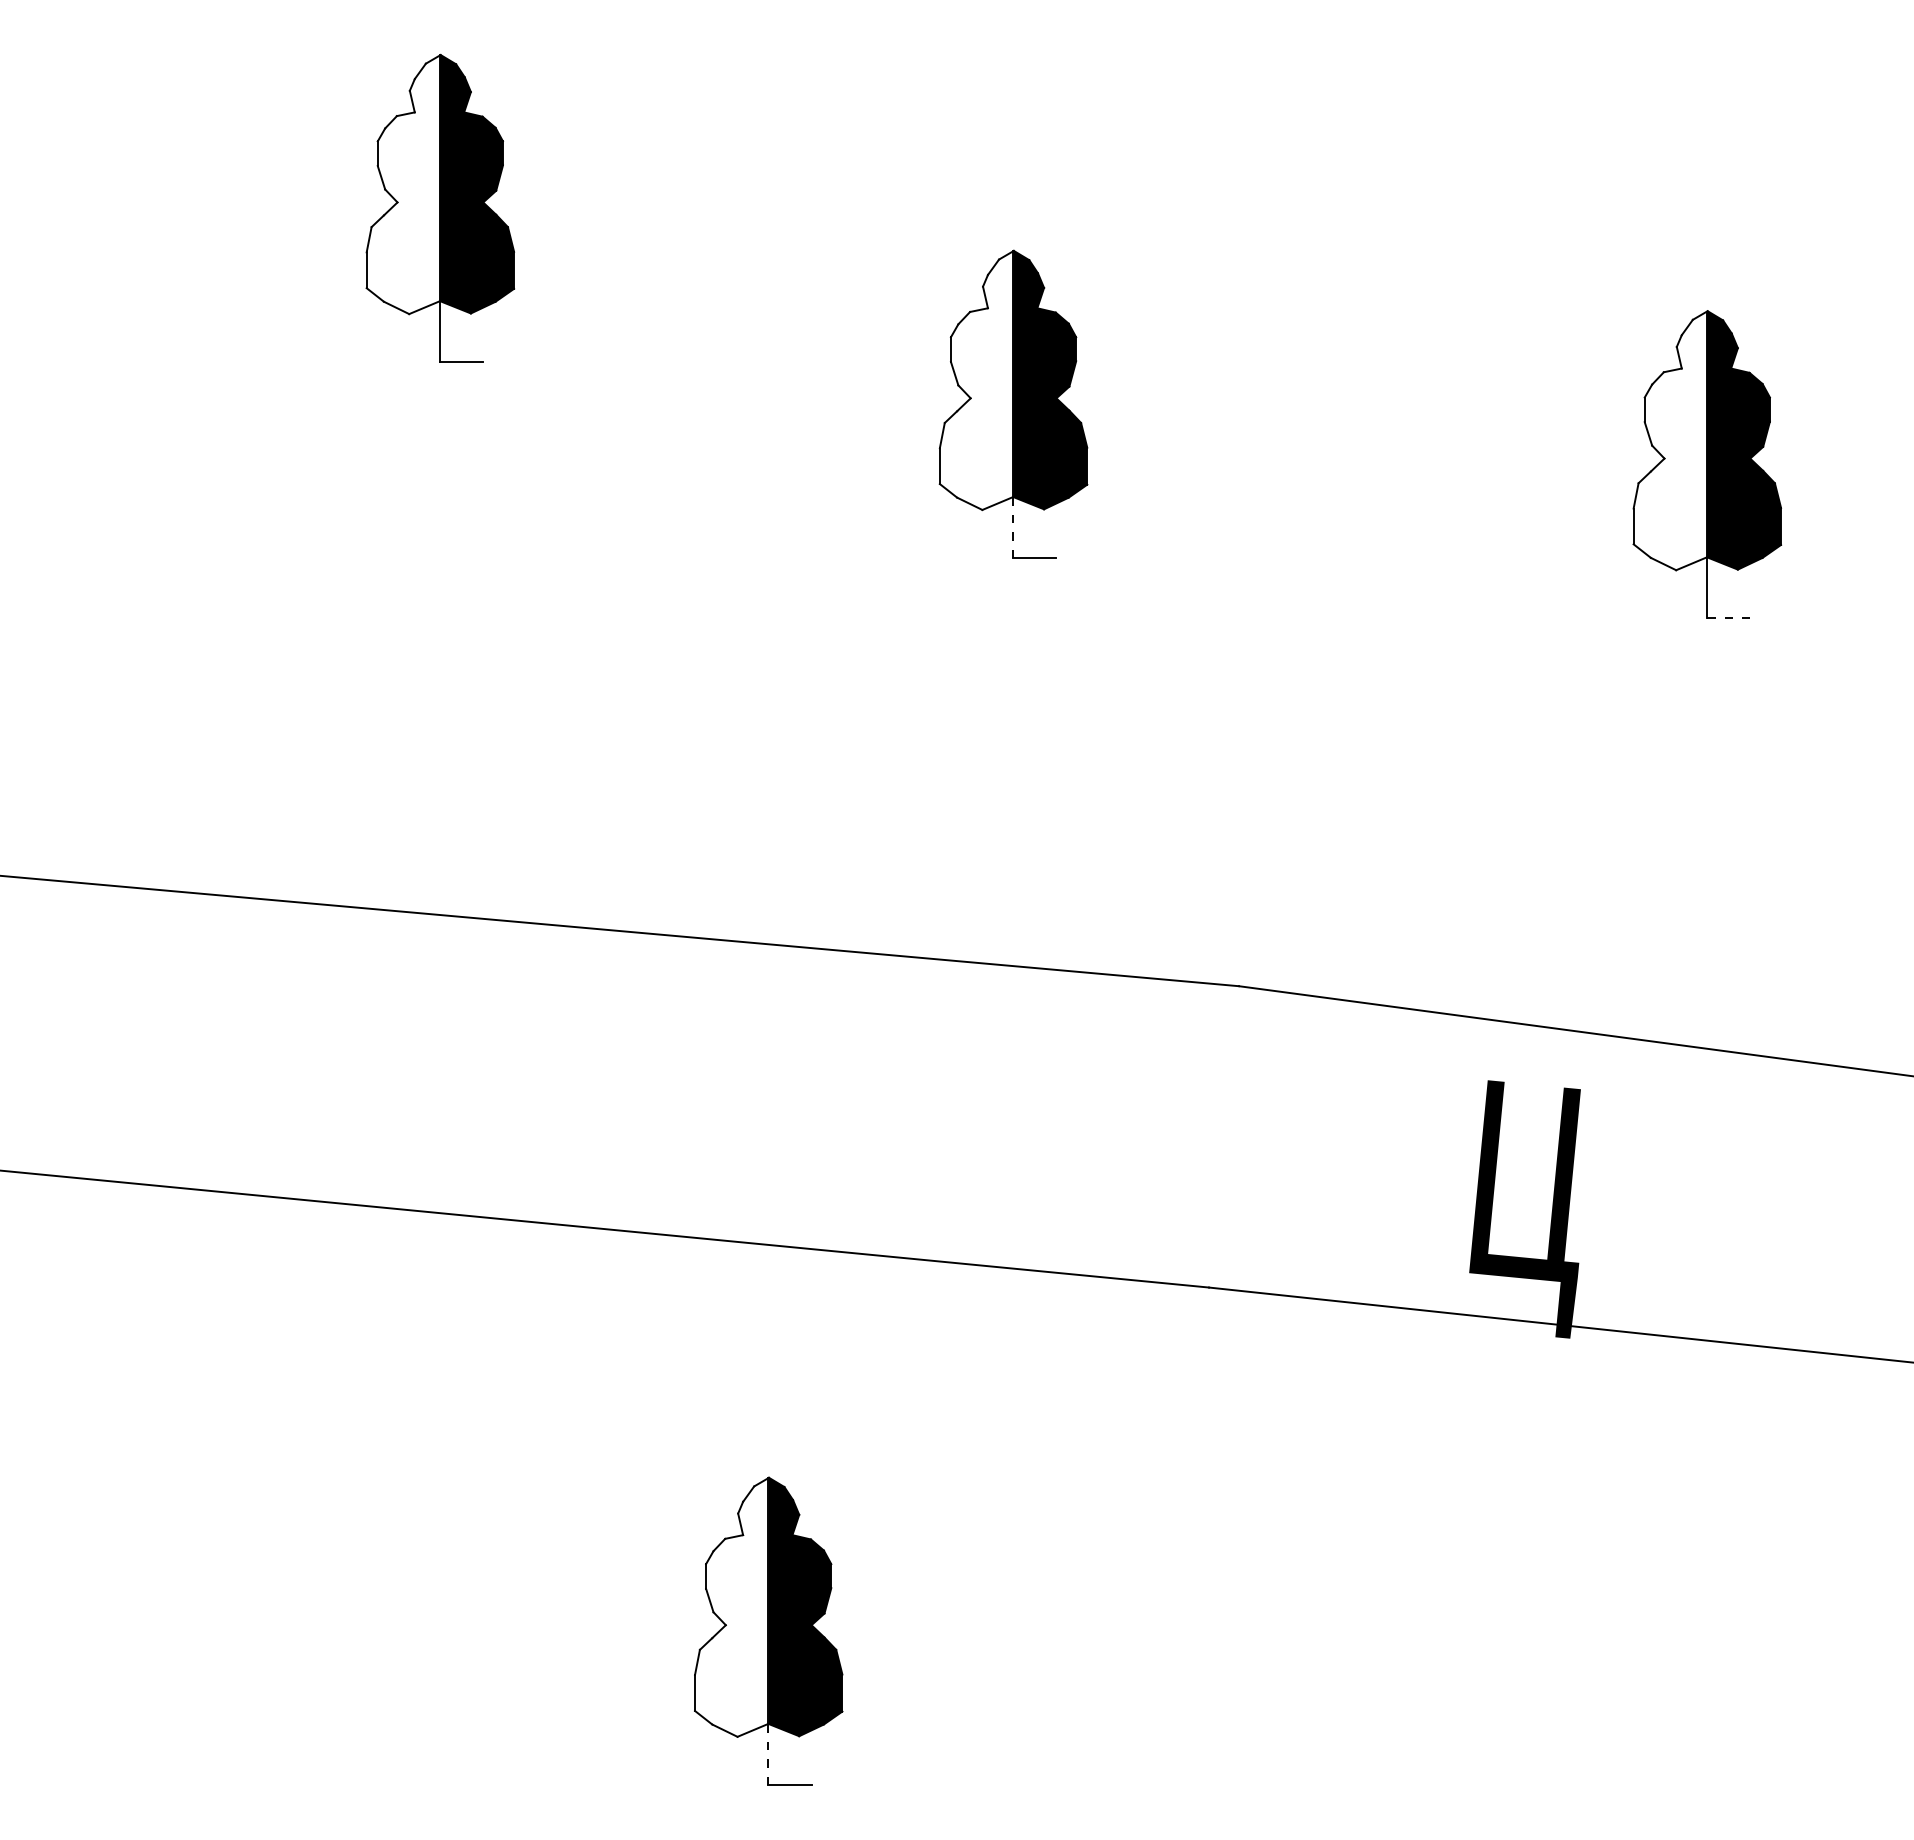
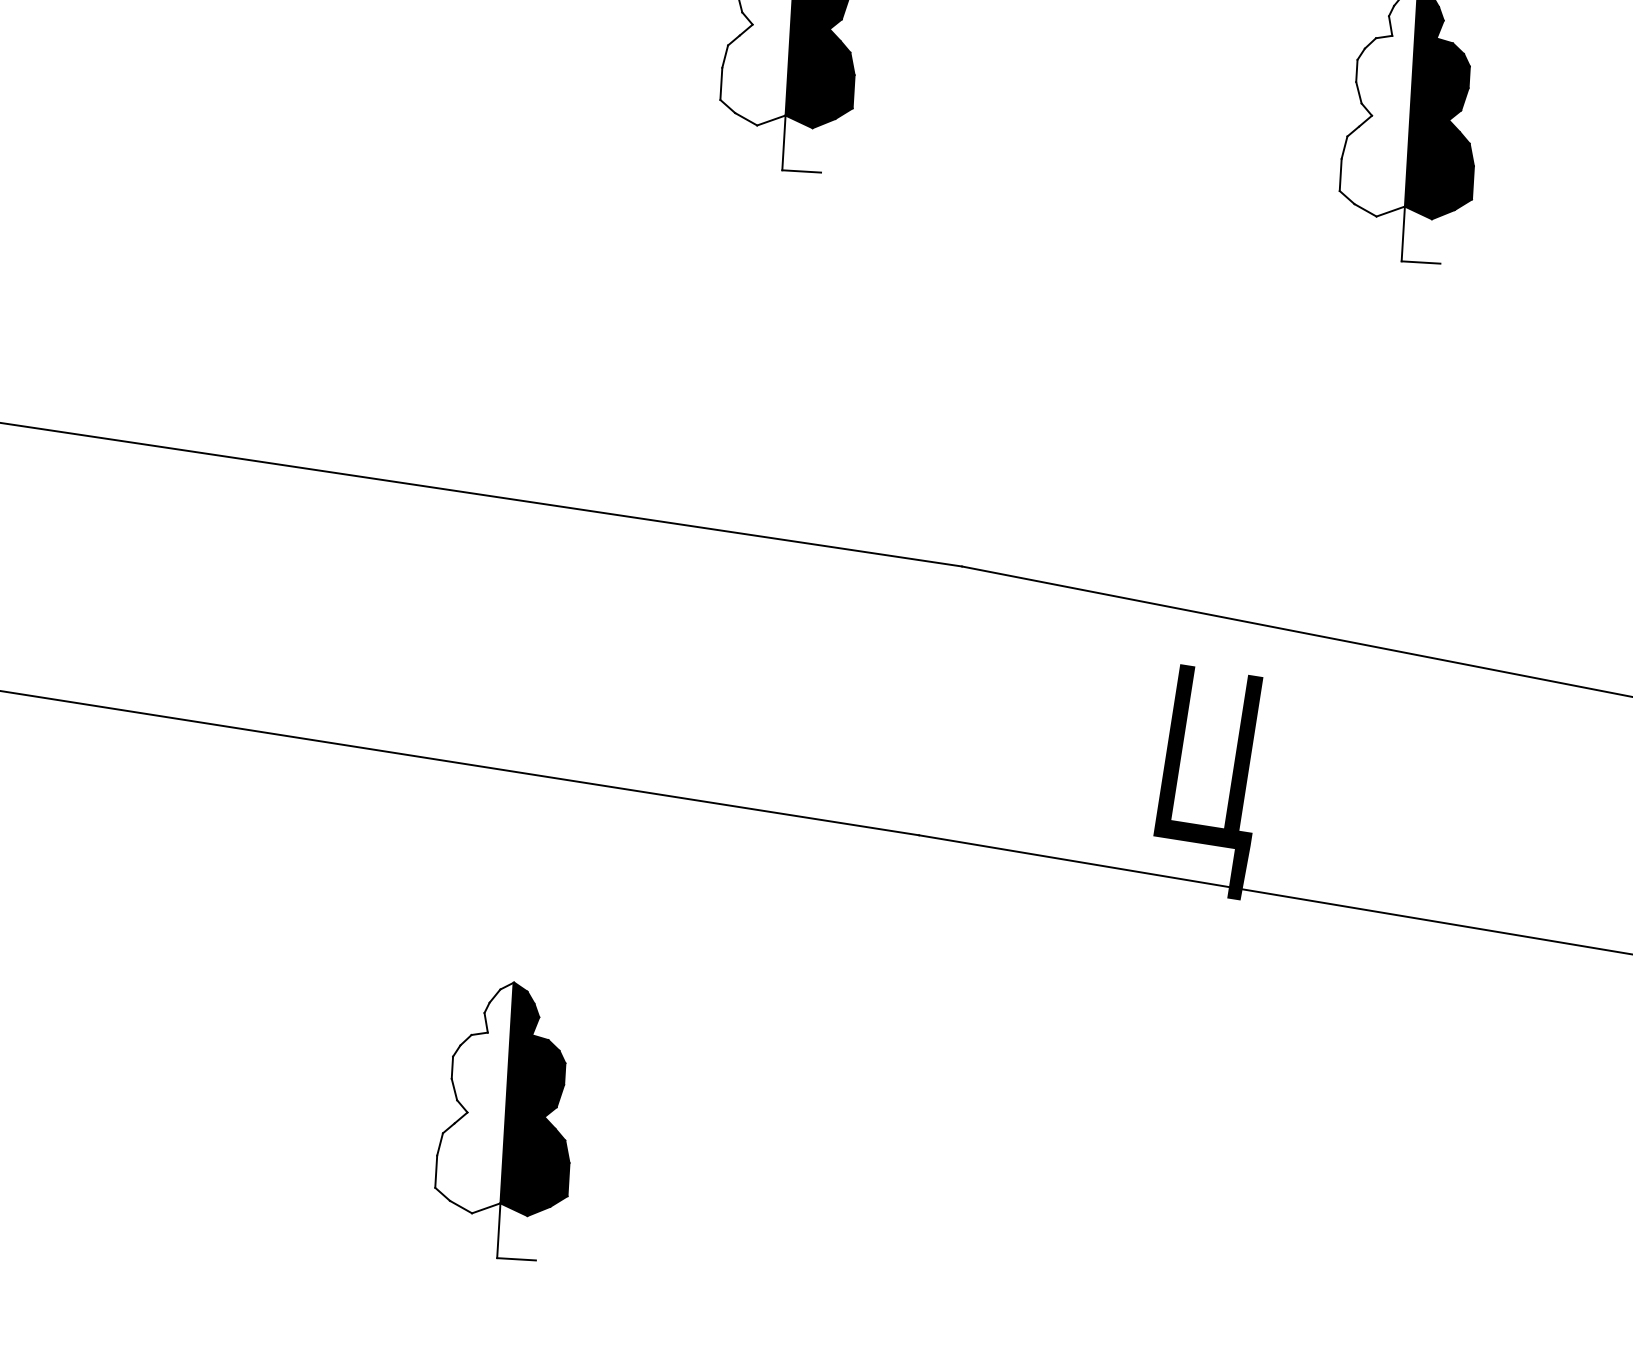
line: (1013, 527) -> (784, 142), dashed -> solid
line: (1728, 618) -> (1420, 262), dashed -> solid
line: (768, 1754) -> (498, 1230), dashed -> solid

